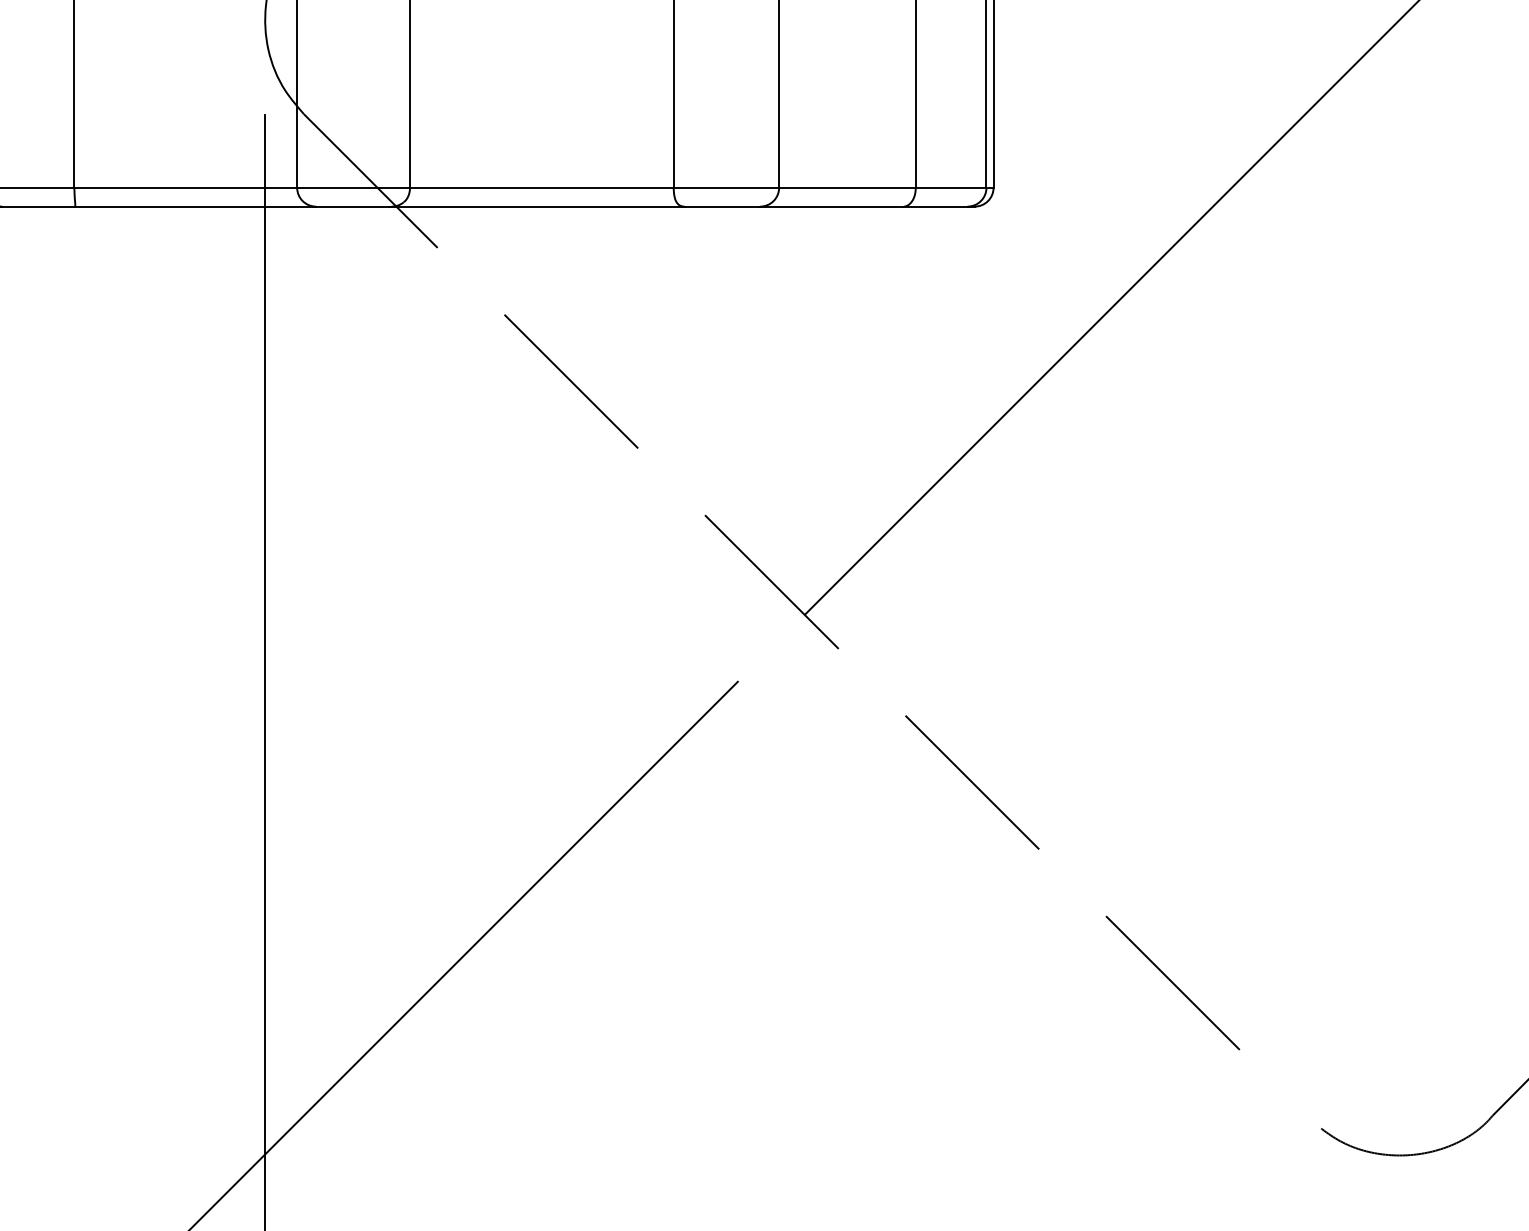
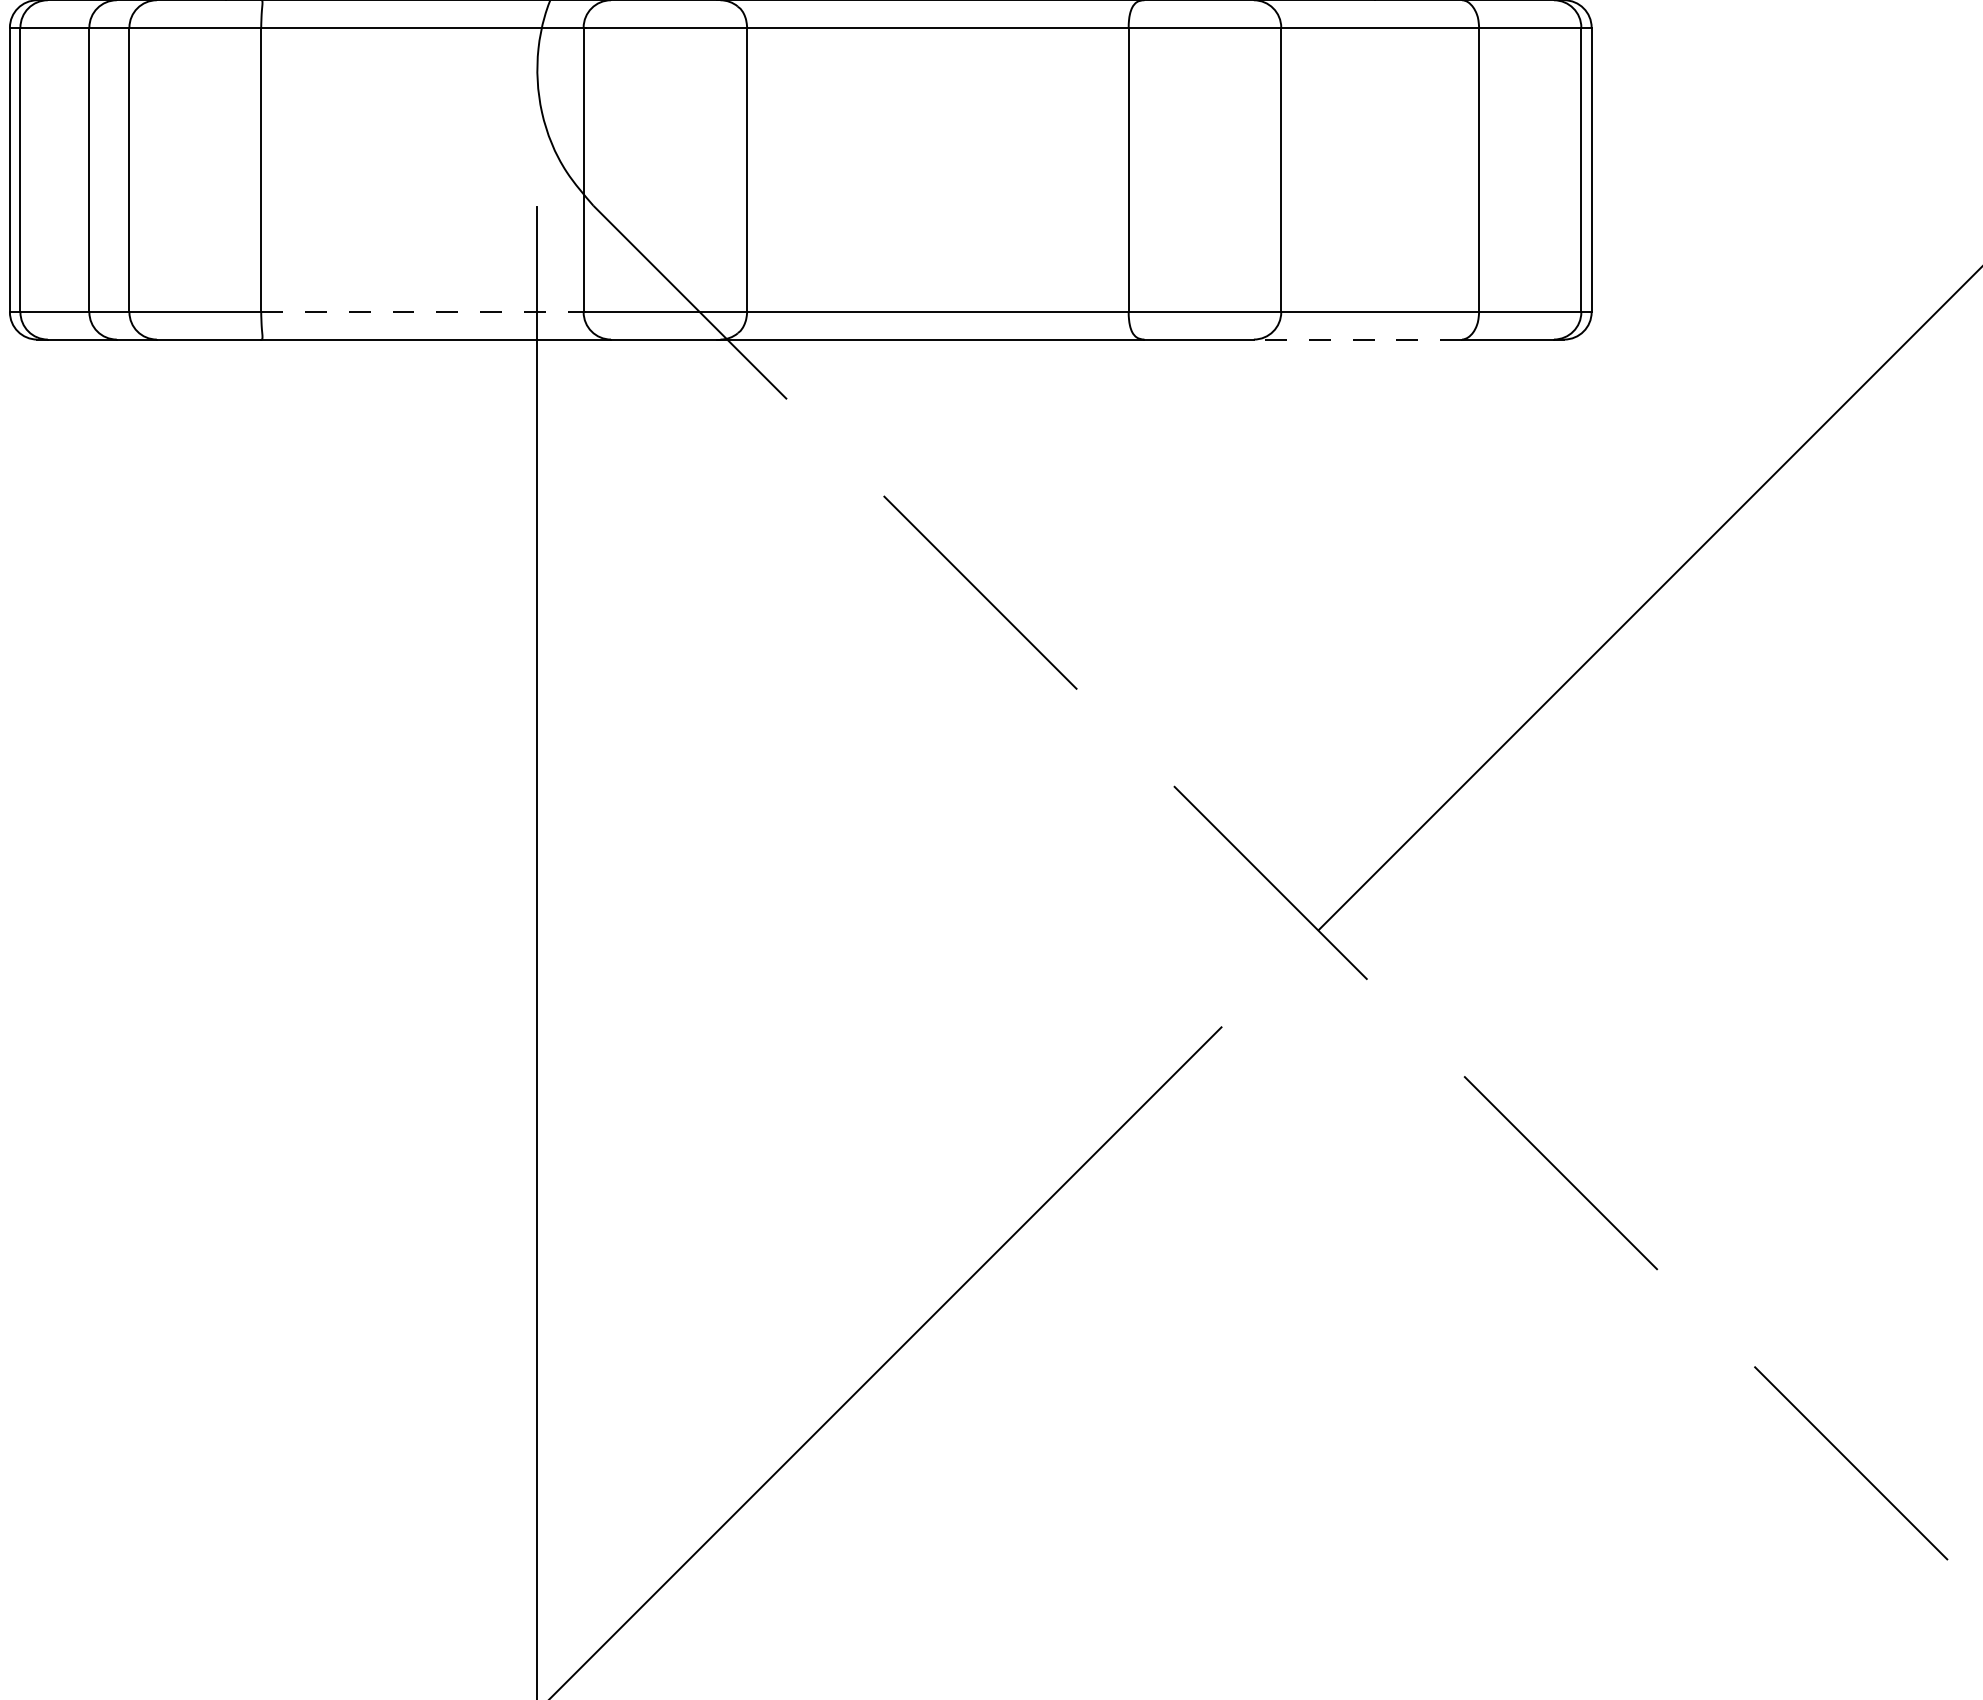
line: (187, 187) -> (424, 311), solid -> dashed
line: (832, 206) -> (1358, 339), solid -> dashed

